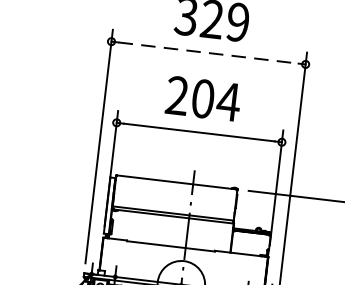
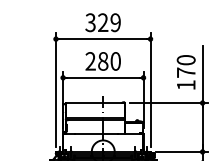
line: (208, 53) -> (103, 39), dashed -> solid
text: (215, 100) -> (109, 61), 204 -> 280

